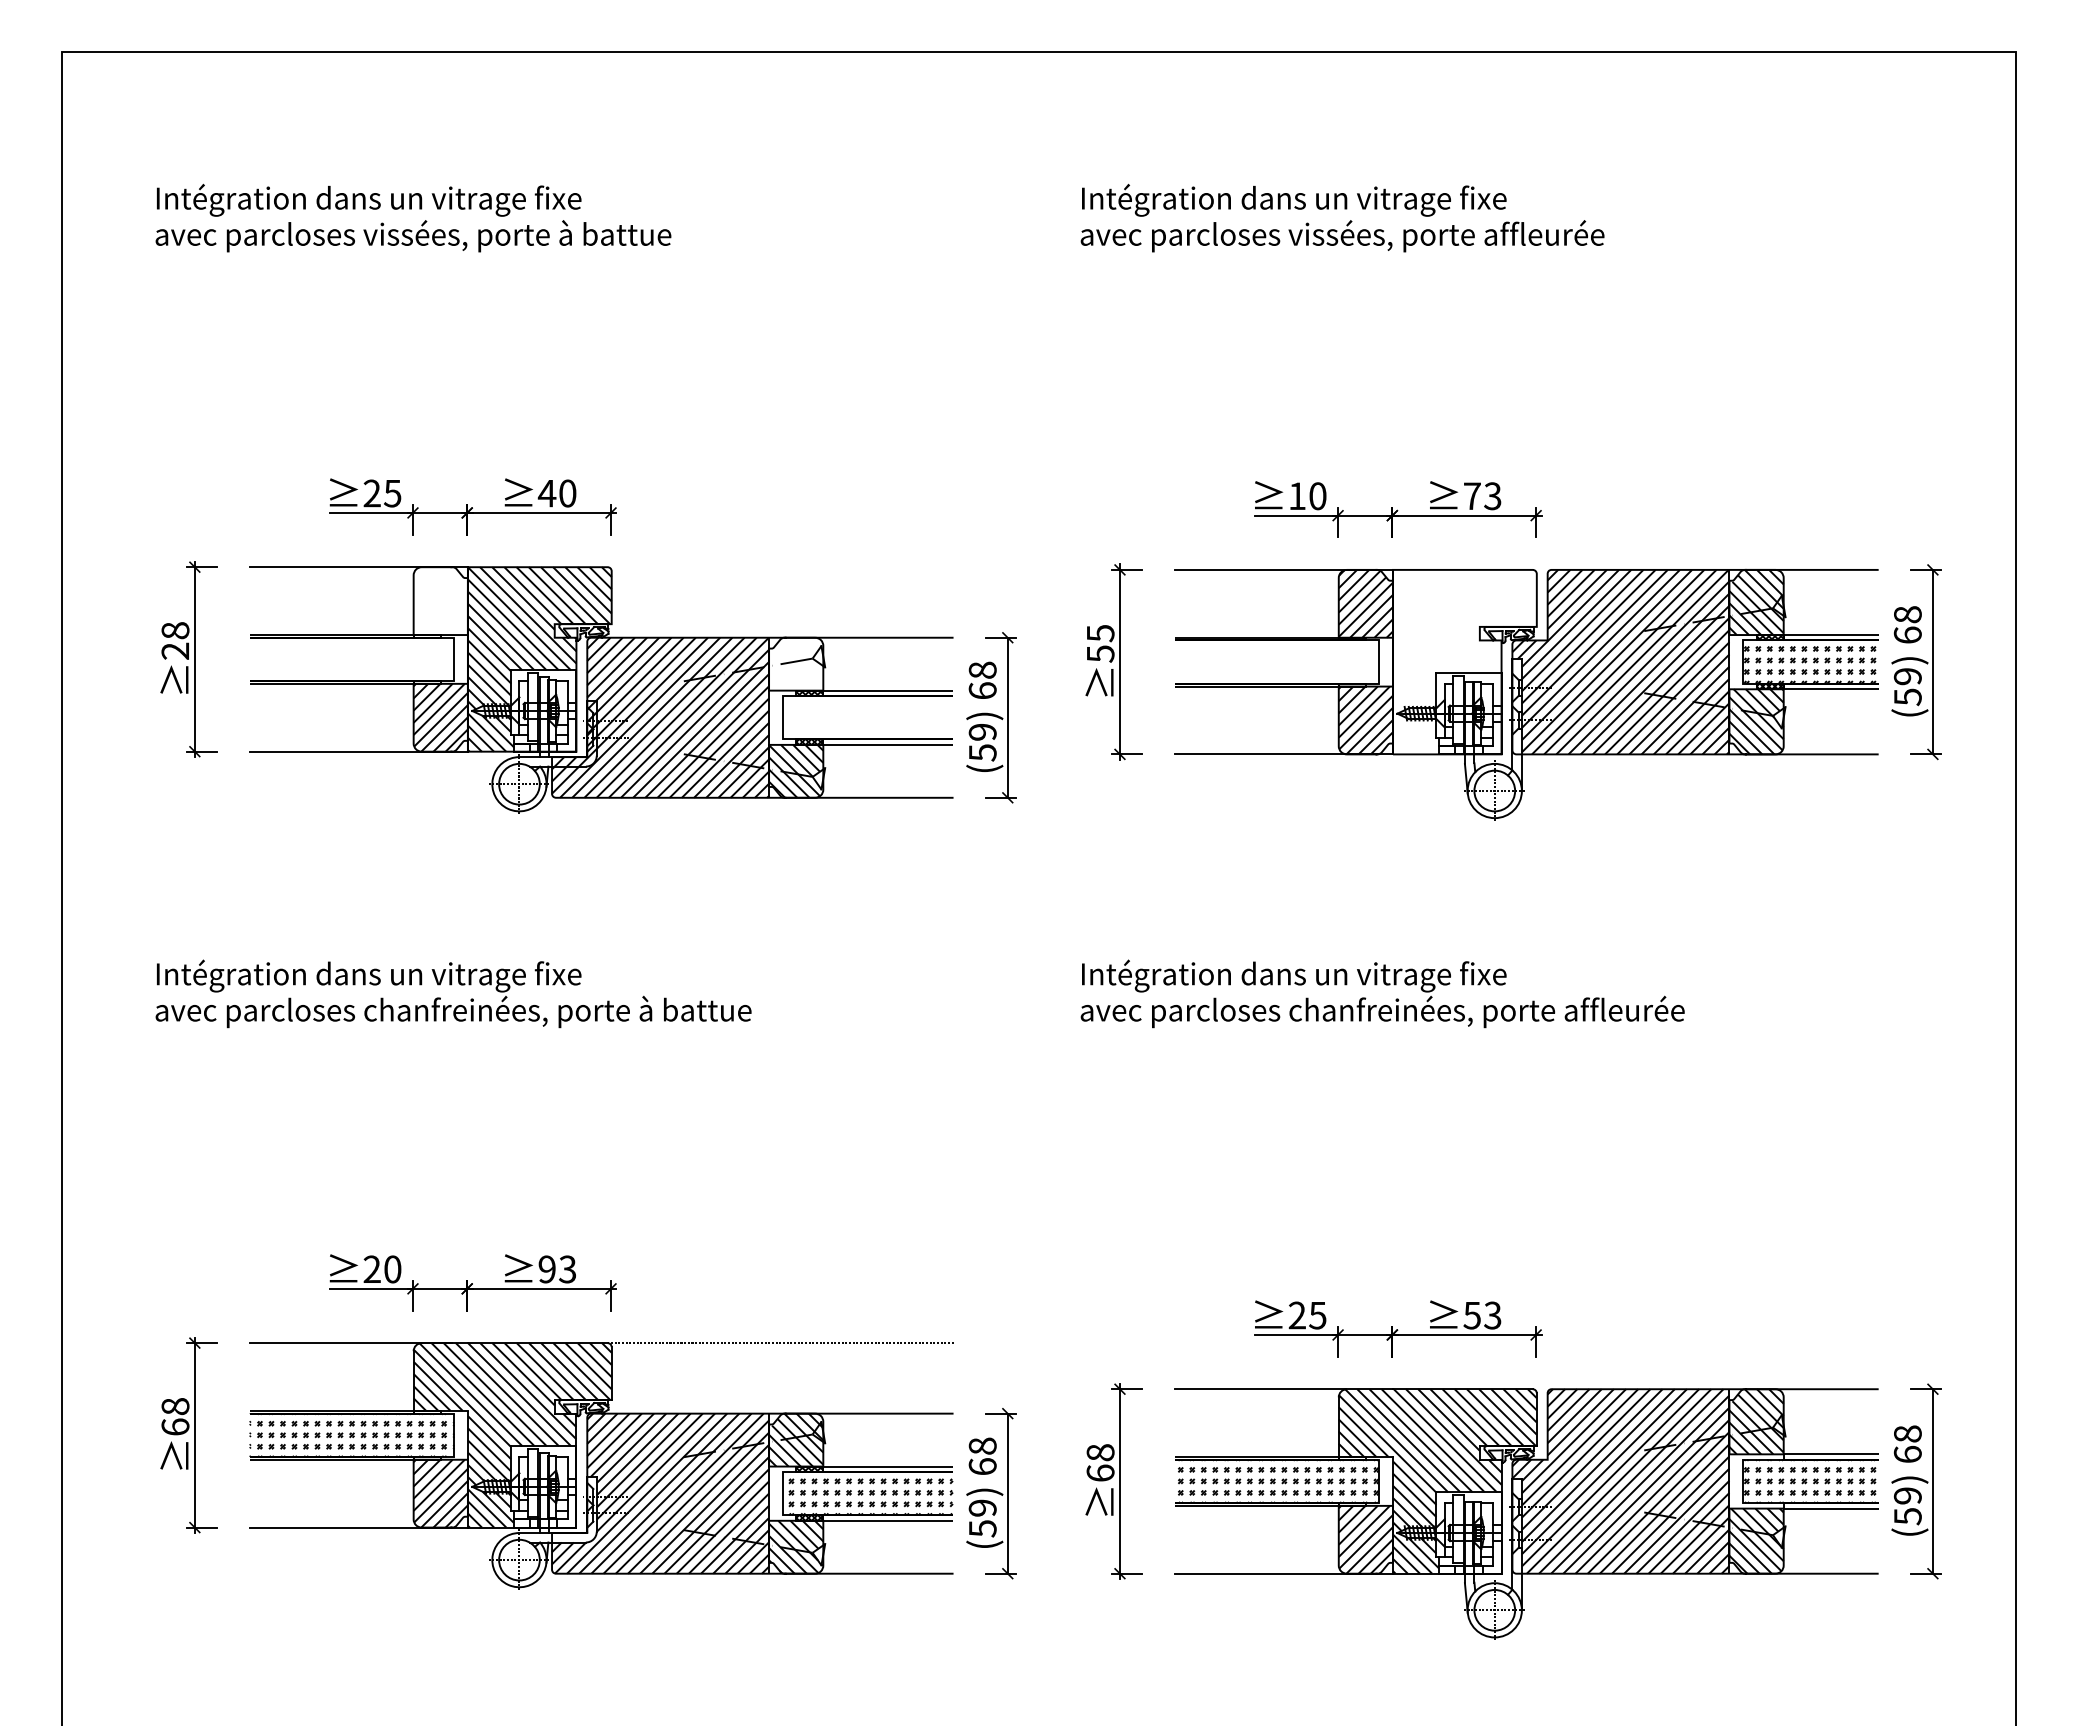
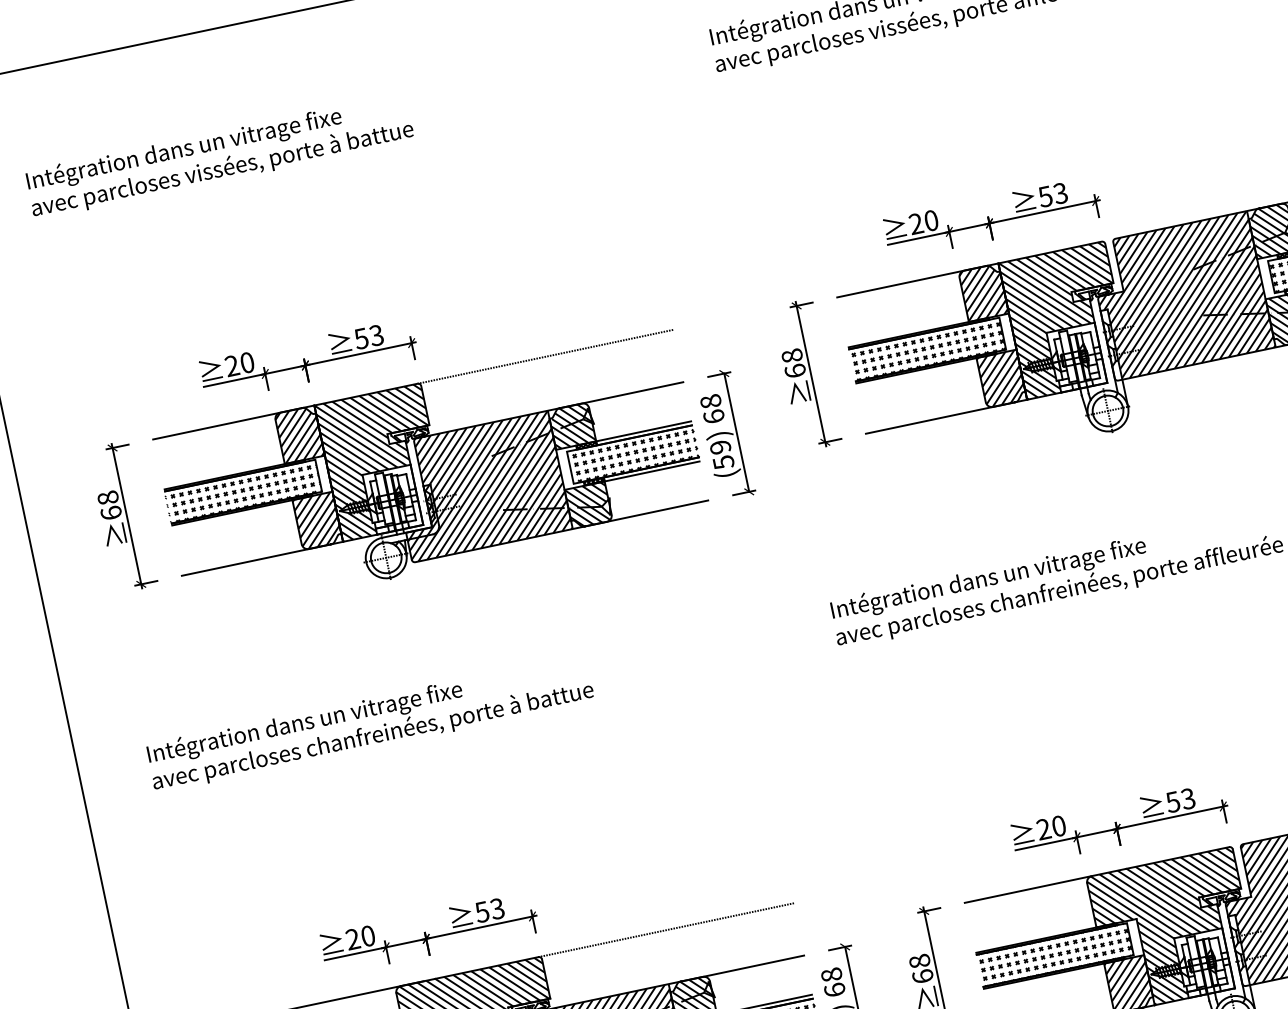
text: (392, 493) -> (247, 362), 25 -> 20
text: (556, 493) -> (368, 337), 40 -> 53
text: (1296, 495) -> (915, 223), 10 -> 20
text: (1471, 496) -> (1044, 196), 73 -> 53
line: (780, 567) -> (545, 357), added
hatch: (440, 601) -> (299, 435), added
text: (1100, 643) -> (793, 363), 55 -> 68
text: (175, 650) -> (111, 512), 28 -> 68
hatch: (1464, 661) -> (1065, 320), added
hatch: (351, 662) -> (243, 494), added
hatch: (796, 663) -> (572, 425), added
hatch: (1278, 664) -> (928, 351), added
hatch: (870, 720) -> (635, 456), added
text: (546, 1269) -> (481, 912), 93 -> 53
text: (1317, 1315) -> (1058, 826), 25 -> 20

